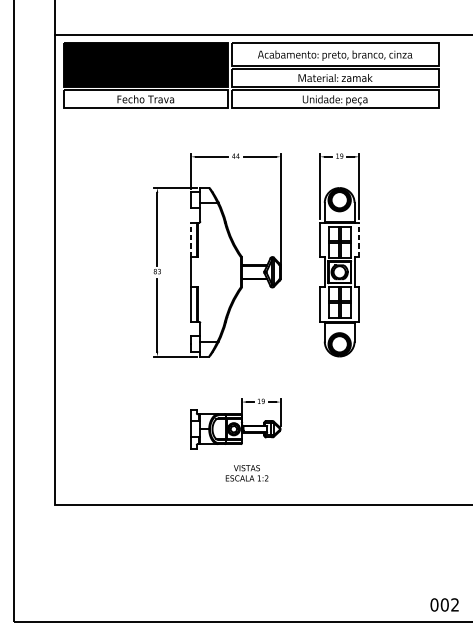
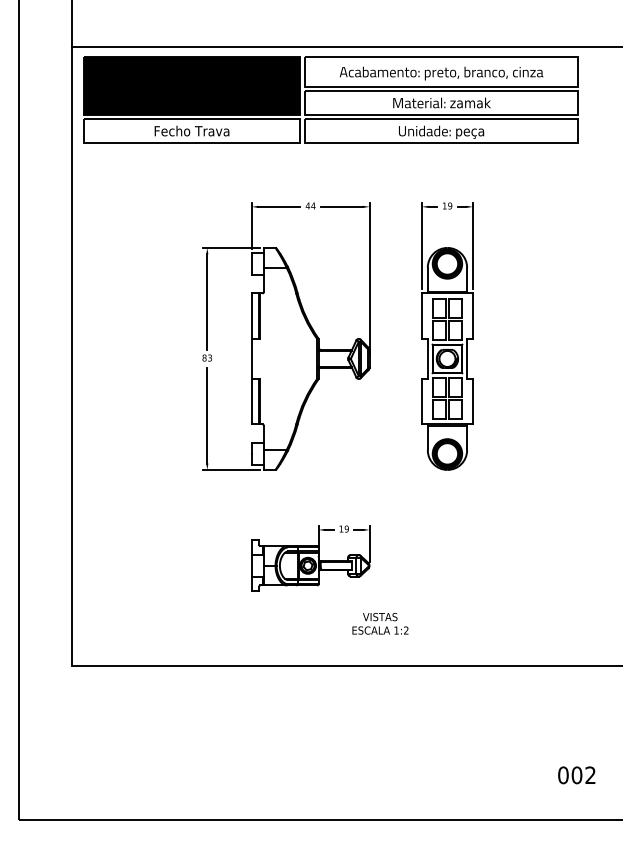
line: (190, 240) -> (251, 316), dashed -> solid
line: (358, 240) -> (472, 316), dashed -> solid
text: (247, 473) -> (380, 623), moved
text: (444, 605) -> (576, 775), moved

